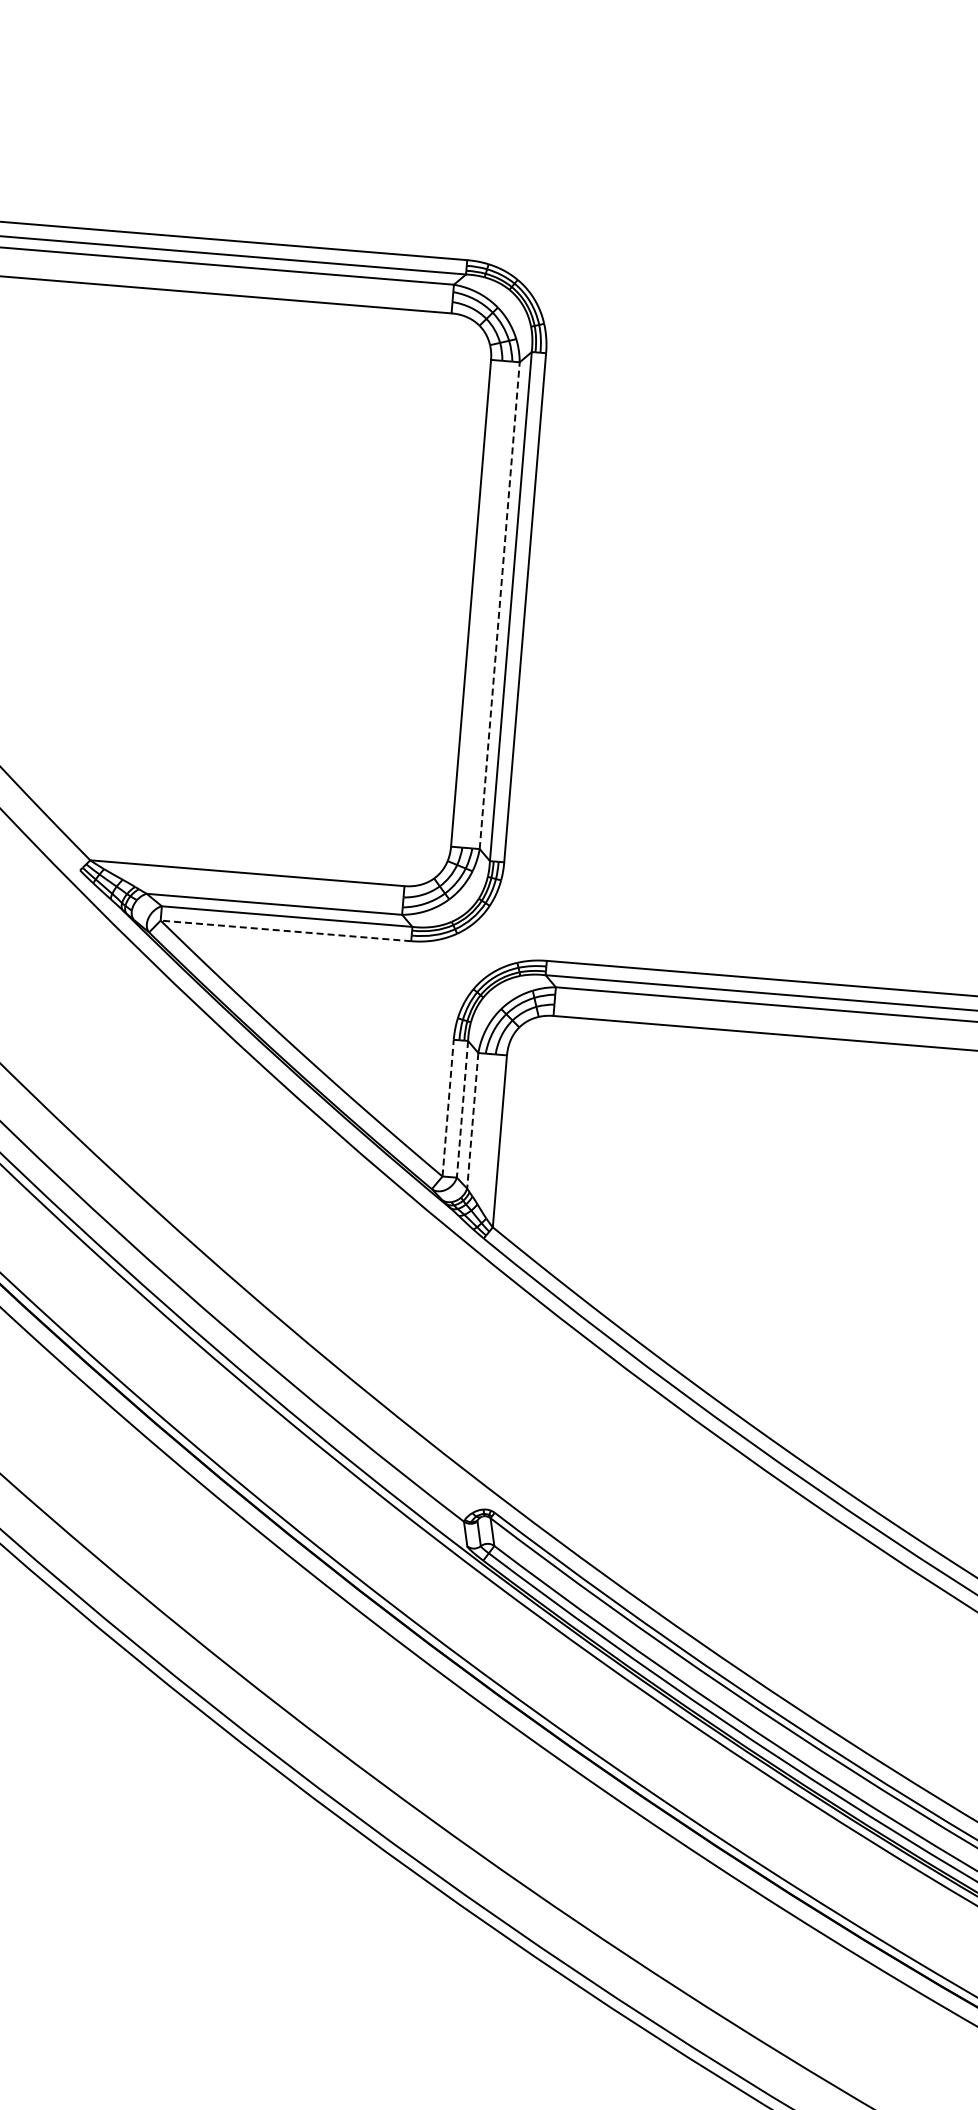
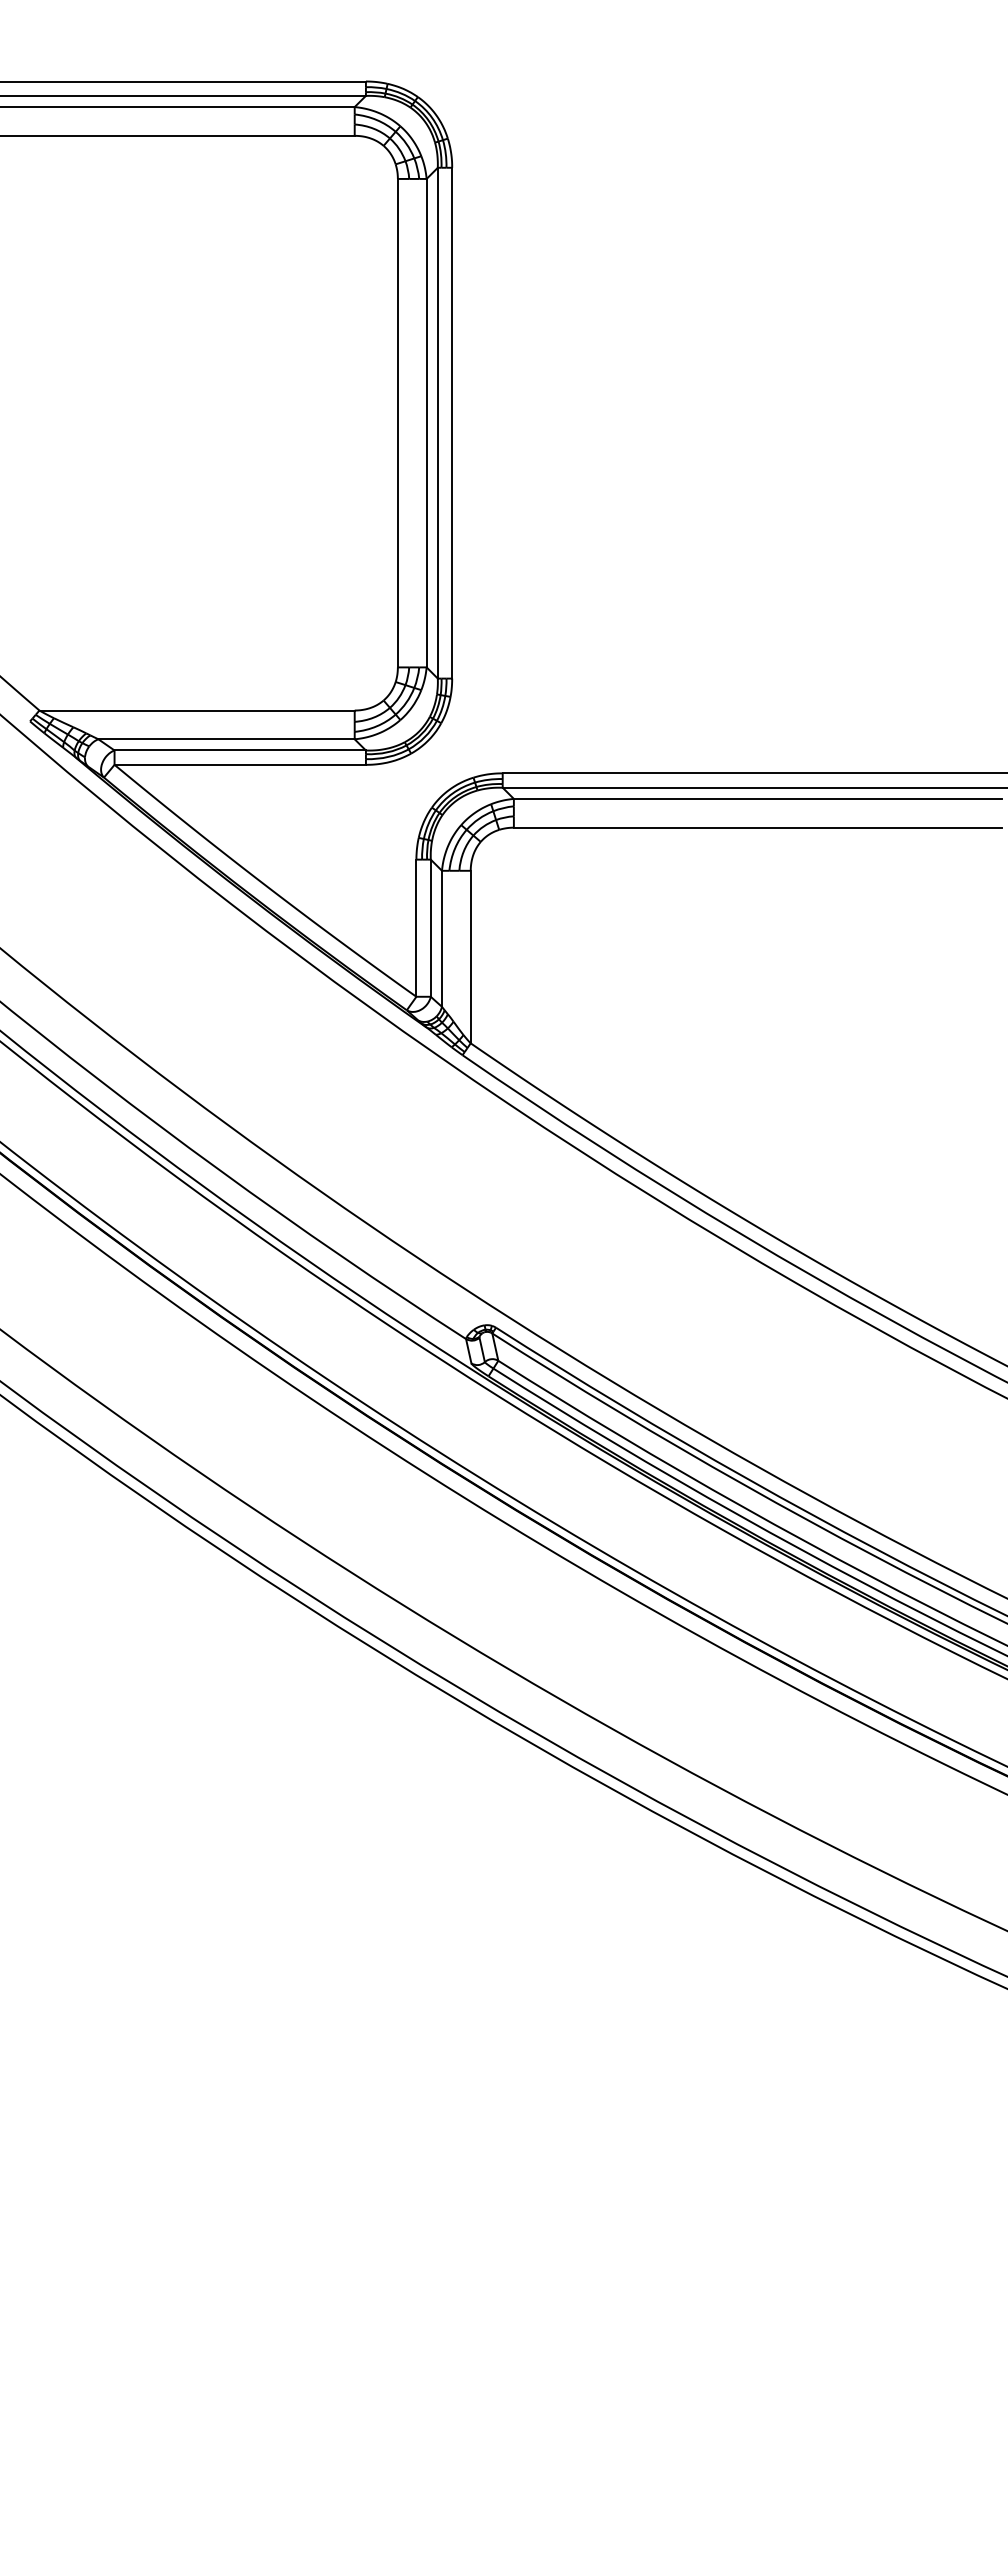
line: (499, 604) -> (426, 422), dashed -> solid
line: (286, 930) -> (240, 764), dashed -> solid
line: (448, 1108) -> (416, 928), dashed -> solid
line: (462, 1109) -> (430, 928), dashed -> solid
line: (472, 1120) -> (441, 938), dashed -> solid

